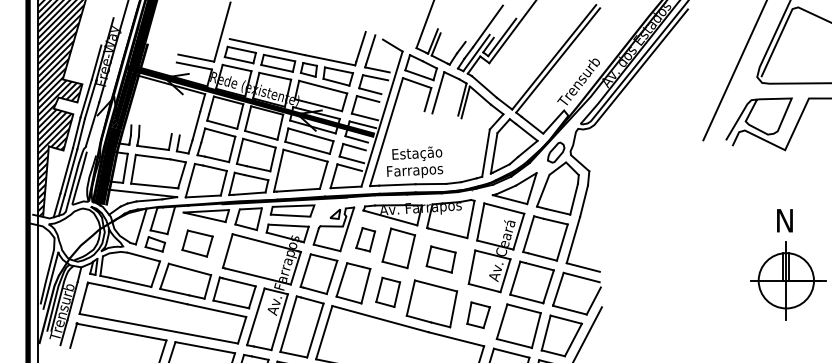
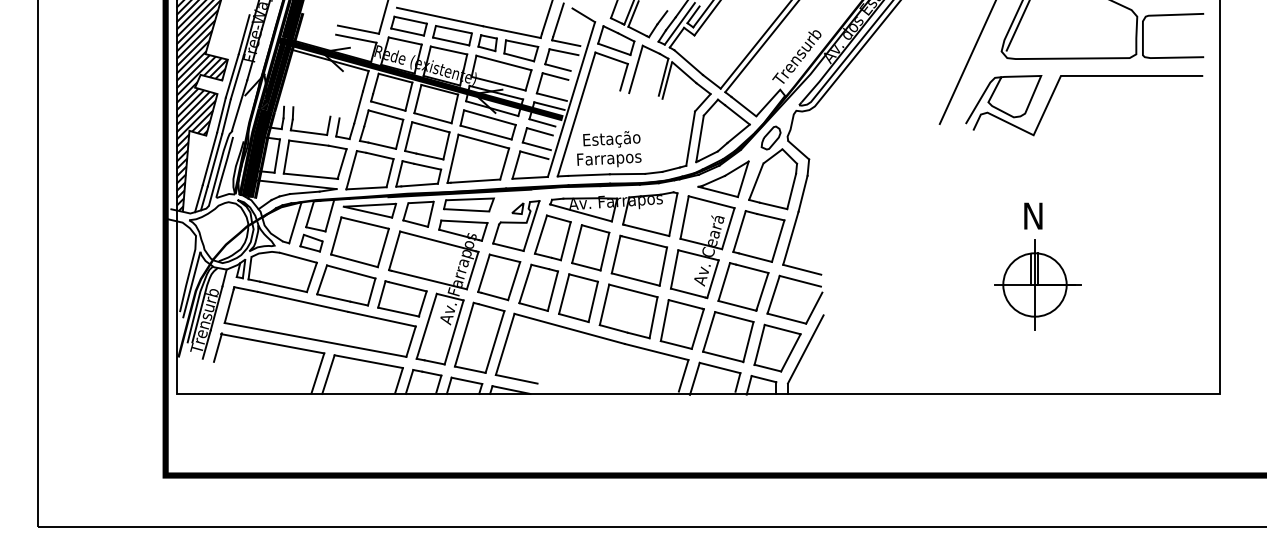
part: (365, 239) -> (552, 237), size x1.67
part: (197, 243) -> (359, 242), size x1.67
part: (440, 259) -> (638, 260), size x1.67
part: (388, 292) -> (578, 298), size x1.43
part: (478, 315) -> (681, 324), size x1.67

